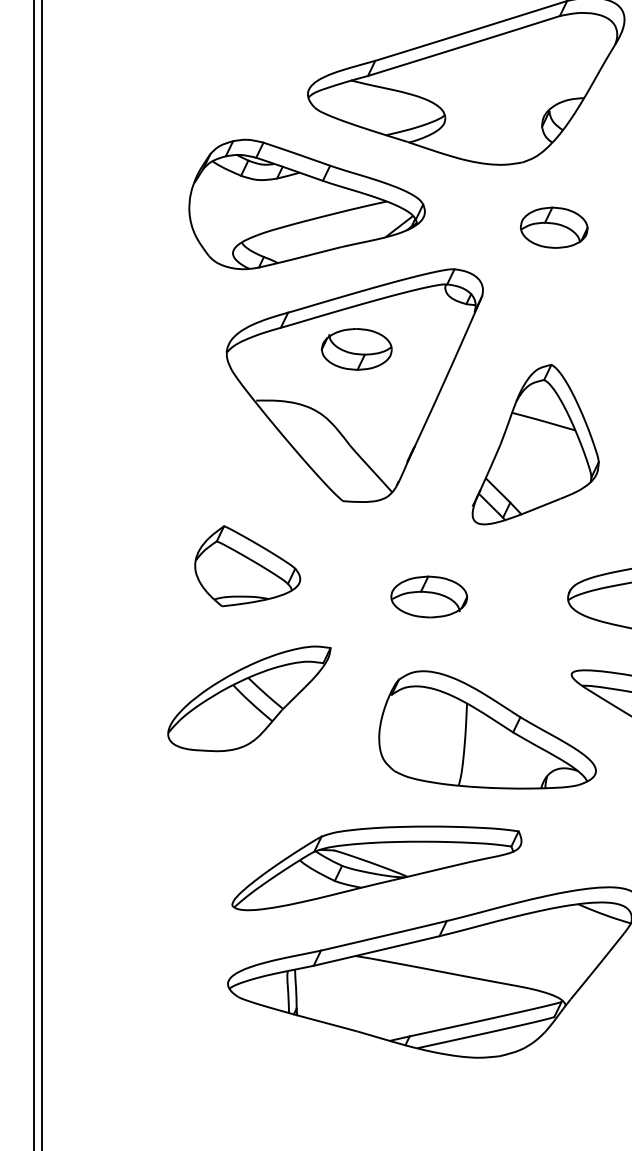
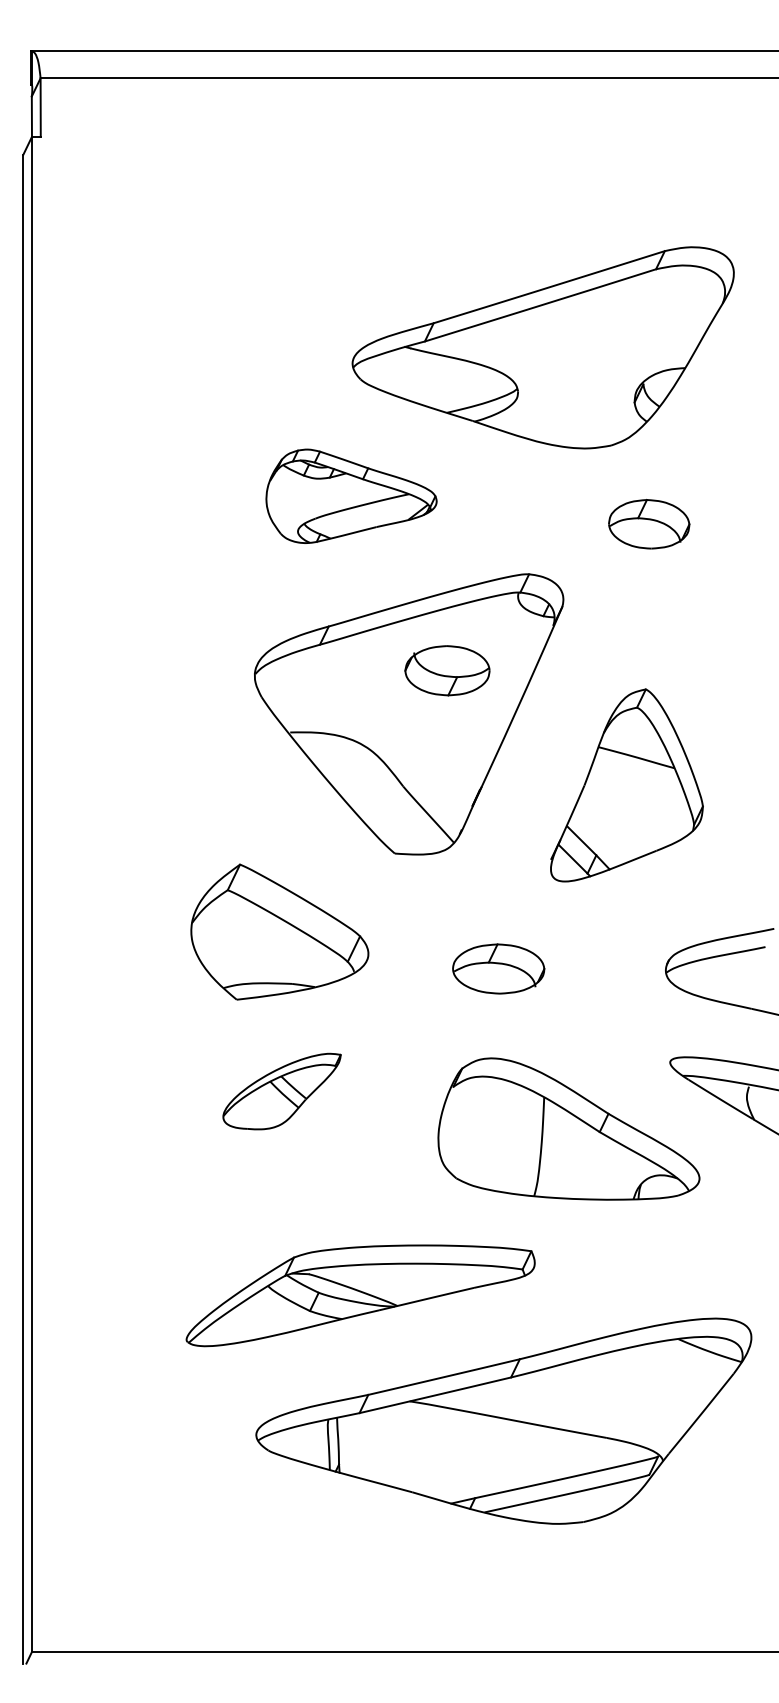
part: (307, 204) -> (351, 496), size x0.6
part: (356, 349) -> (447, 670), moved
part: (248, 565) -> (280, 931), size x1.4
part: (248, 698) -> (281, 1091), size x0.6
part: (376, 868) -> (360, 1295), moved

